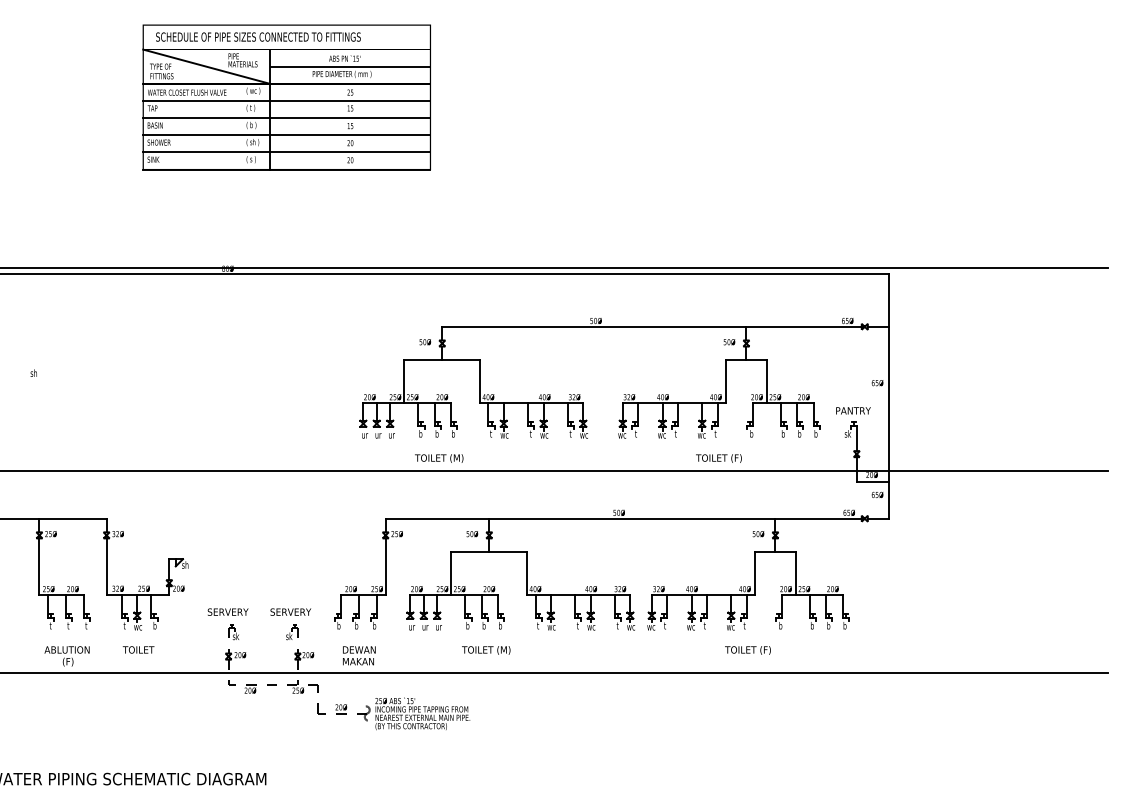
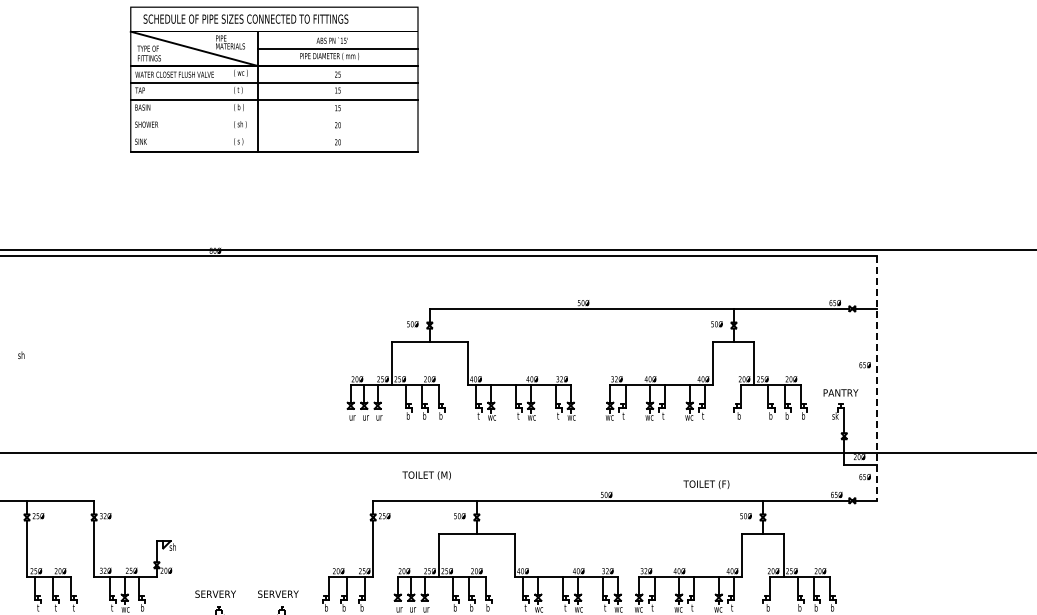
line: (286, 135) -> (274, 117), removed
line: (286, 152) -> (274, 134), removed
line: (889, 396) -> (877, 378), solid -> dashed
text: (439, 458) -> (427, 475), moved
text: (718, 458) -> (706, 484), moved

